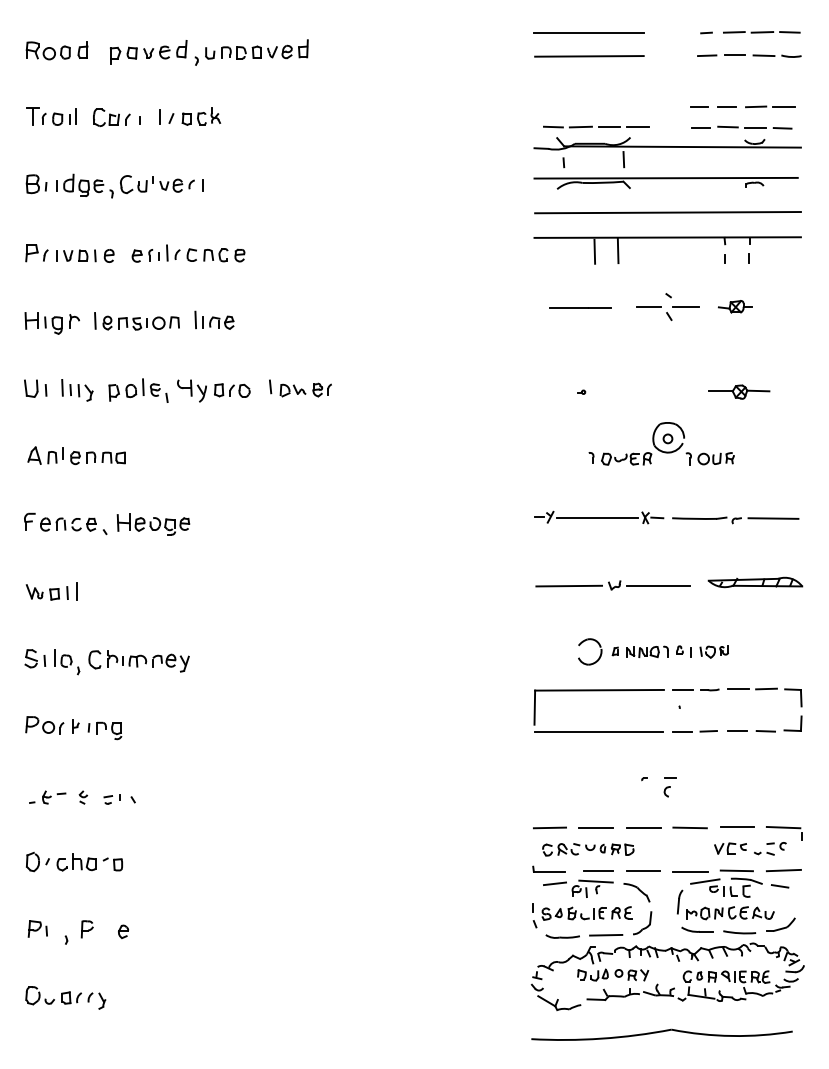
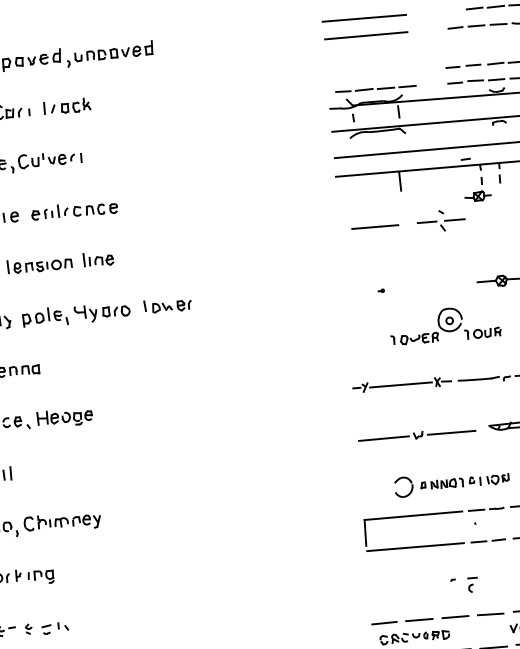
line: (706, 32) -> (465, 158), moved
line: (594, 251) -> (382, 183), removed
part: (735, 306) -> (477, 196), moved
part: (111, 799) -> (50, 628), size x1.4

